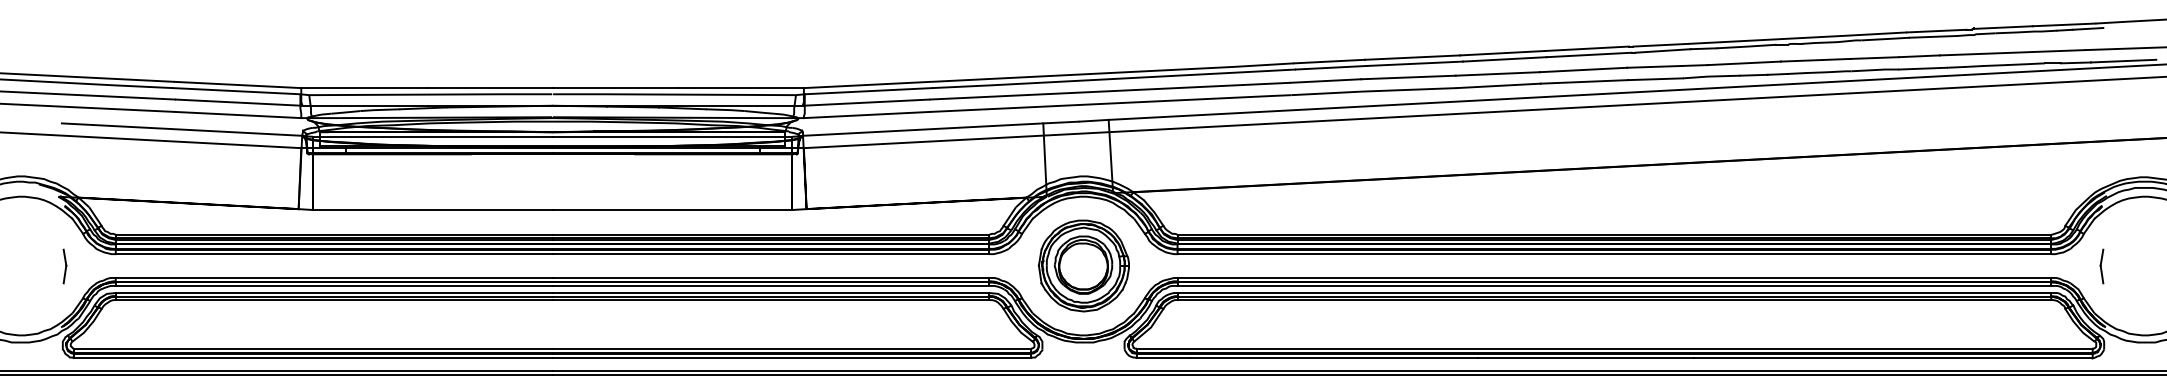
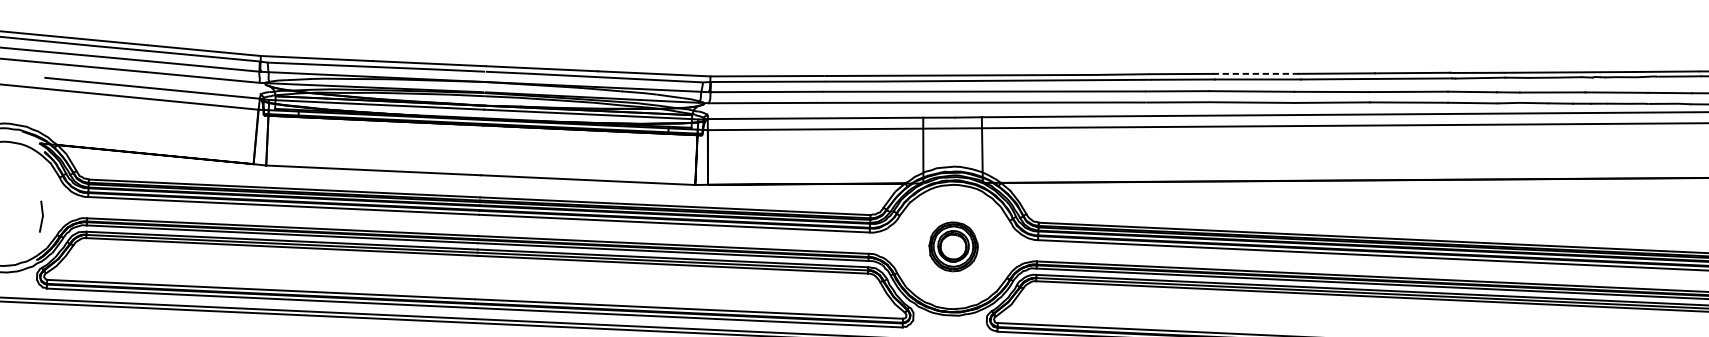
line: (1412, 57) -> (1256, 73), solid -> dashed
part: (1083, 265) -> (953, 246), size x0.6
part: (64, 266) -> (41, 216), moved

